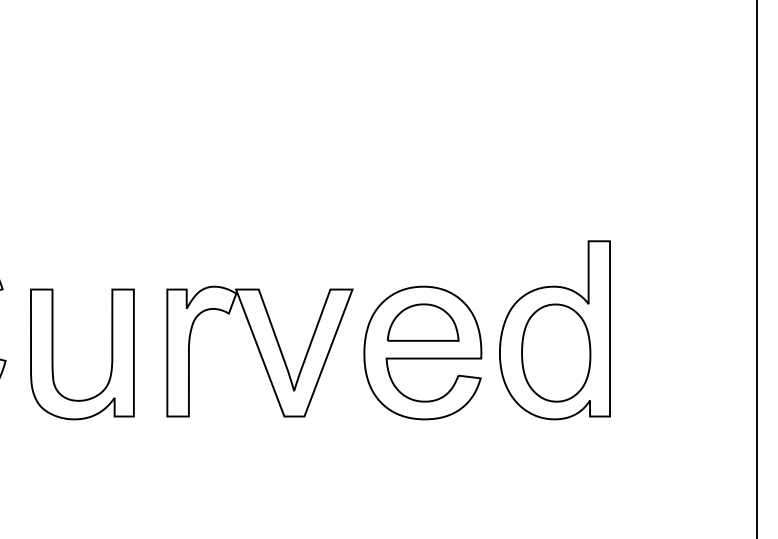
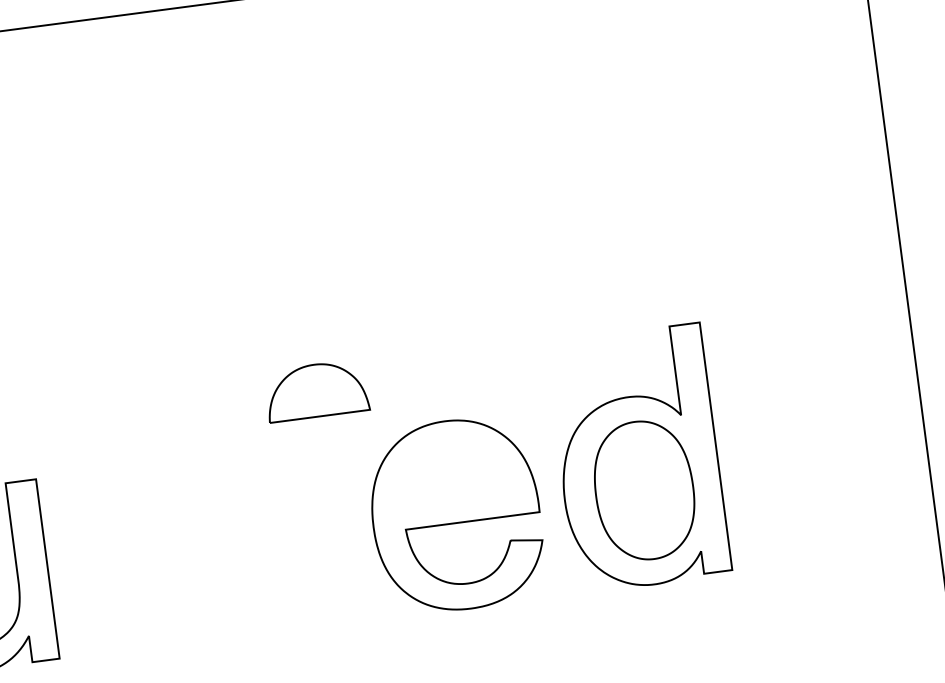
part: (423, 322) -> (316, 390), moved
part: (259, 351) -> (225, 543), removed

